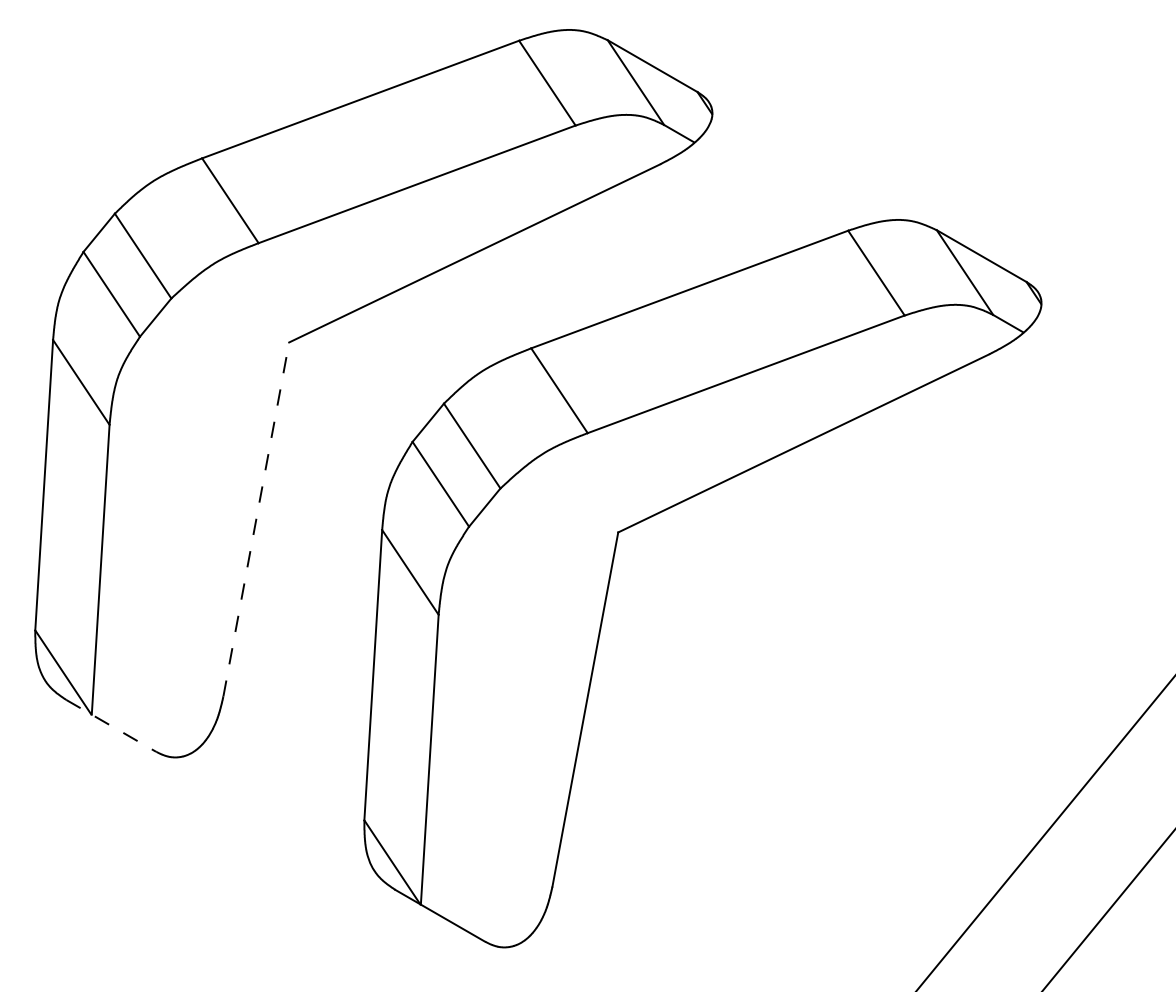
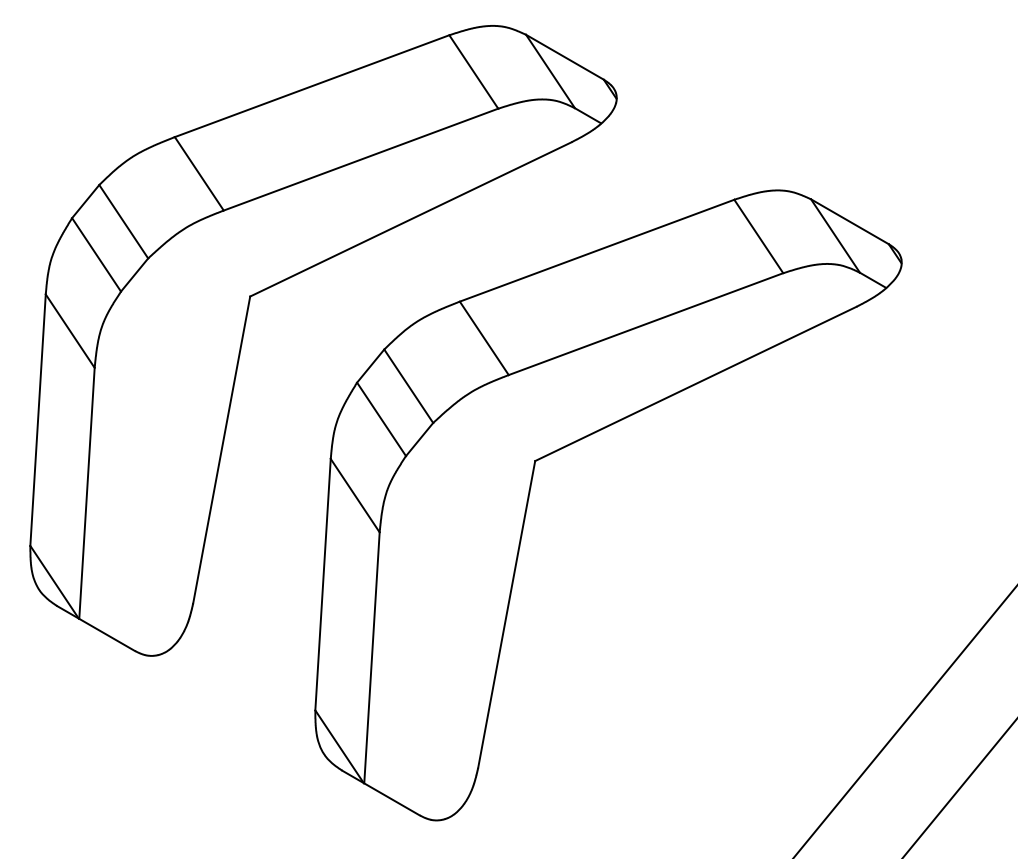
line: (256, 519) -> (221, 449), dashed -> solid
line: (111, 725) -> (96, 628), dashed -> solid

